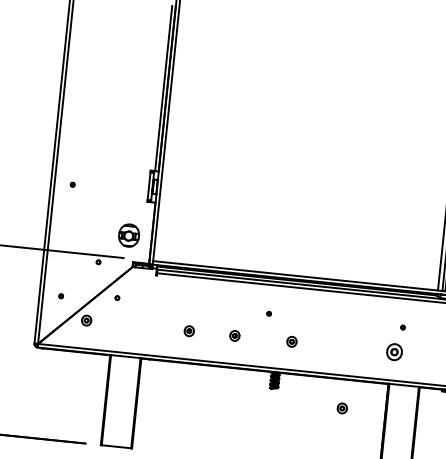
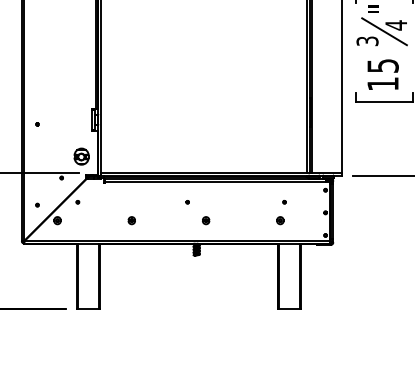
part: (234, 335) -> (164, 220), removed
part: (394, 352) -> (280, 220), size x0.62
part: (342, 408) -> (247, 264), removed

